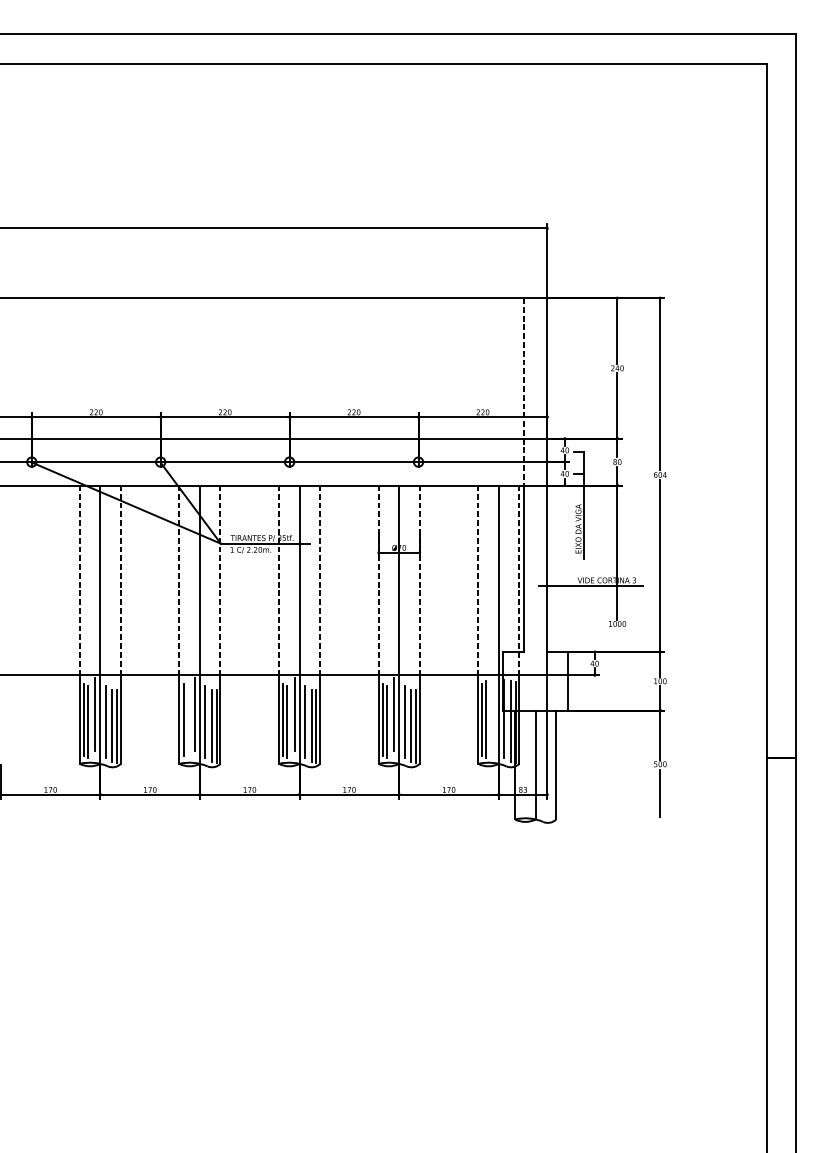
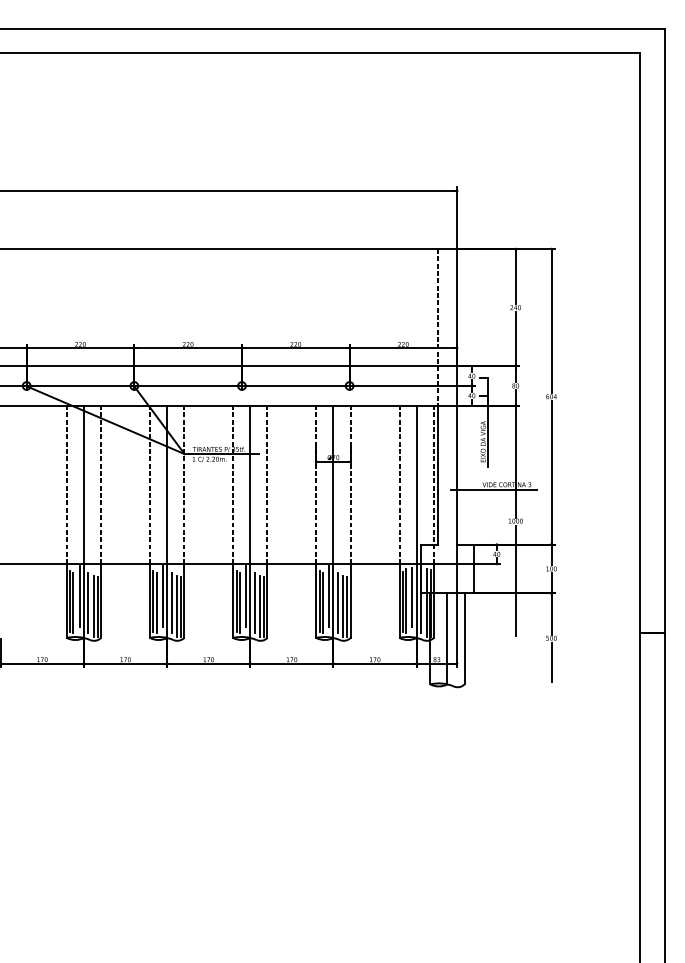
line: (617, 695) -> (515, 580), added
line: (493, 714) -> (412, 596), added
line: (187, 721) -> (156, 602), added

